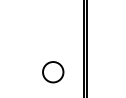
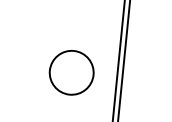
circle: (52, 71) -> (70, 71), size x1.43

